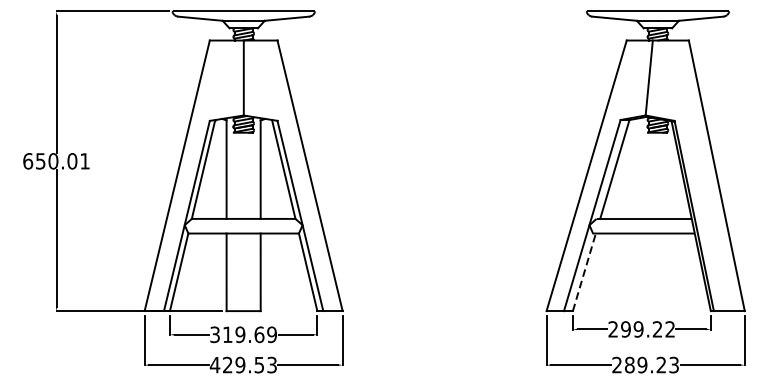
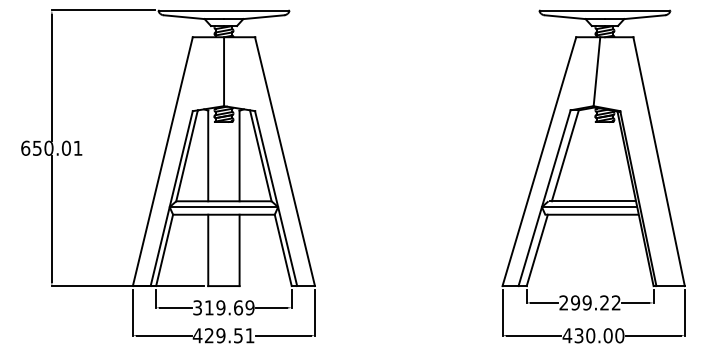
line: (243, 225) -> (223, 207), added
line: (641, 225) -> (589, 207), added
line: (584, 271) -> (537, 249), dashed -> solid
text: (271, 364) -> (249, 335), 429.53 -> 429.51
text: (645, 364) -> (593, 335), 289.23 -> 430.00

